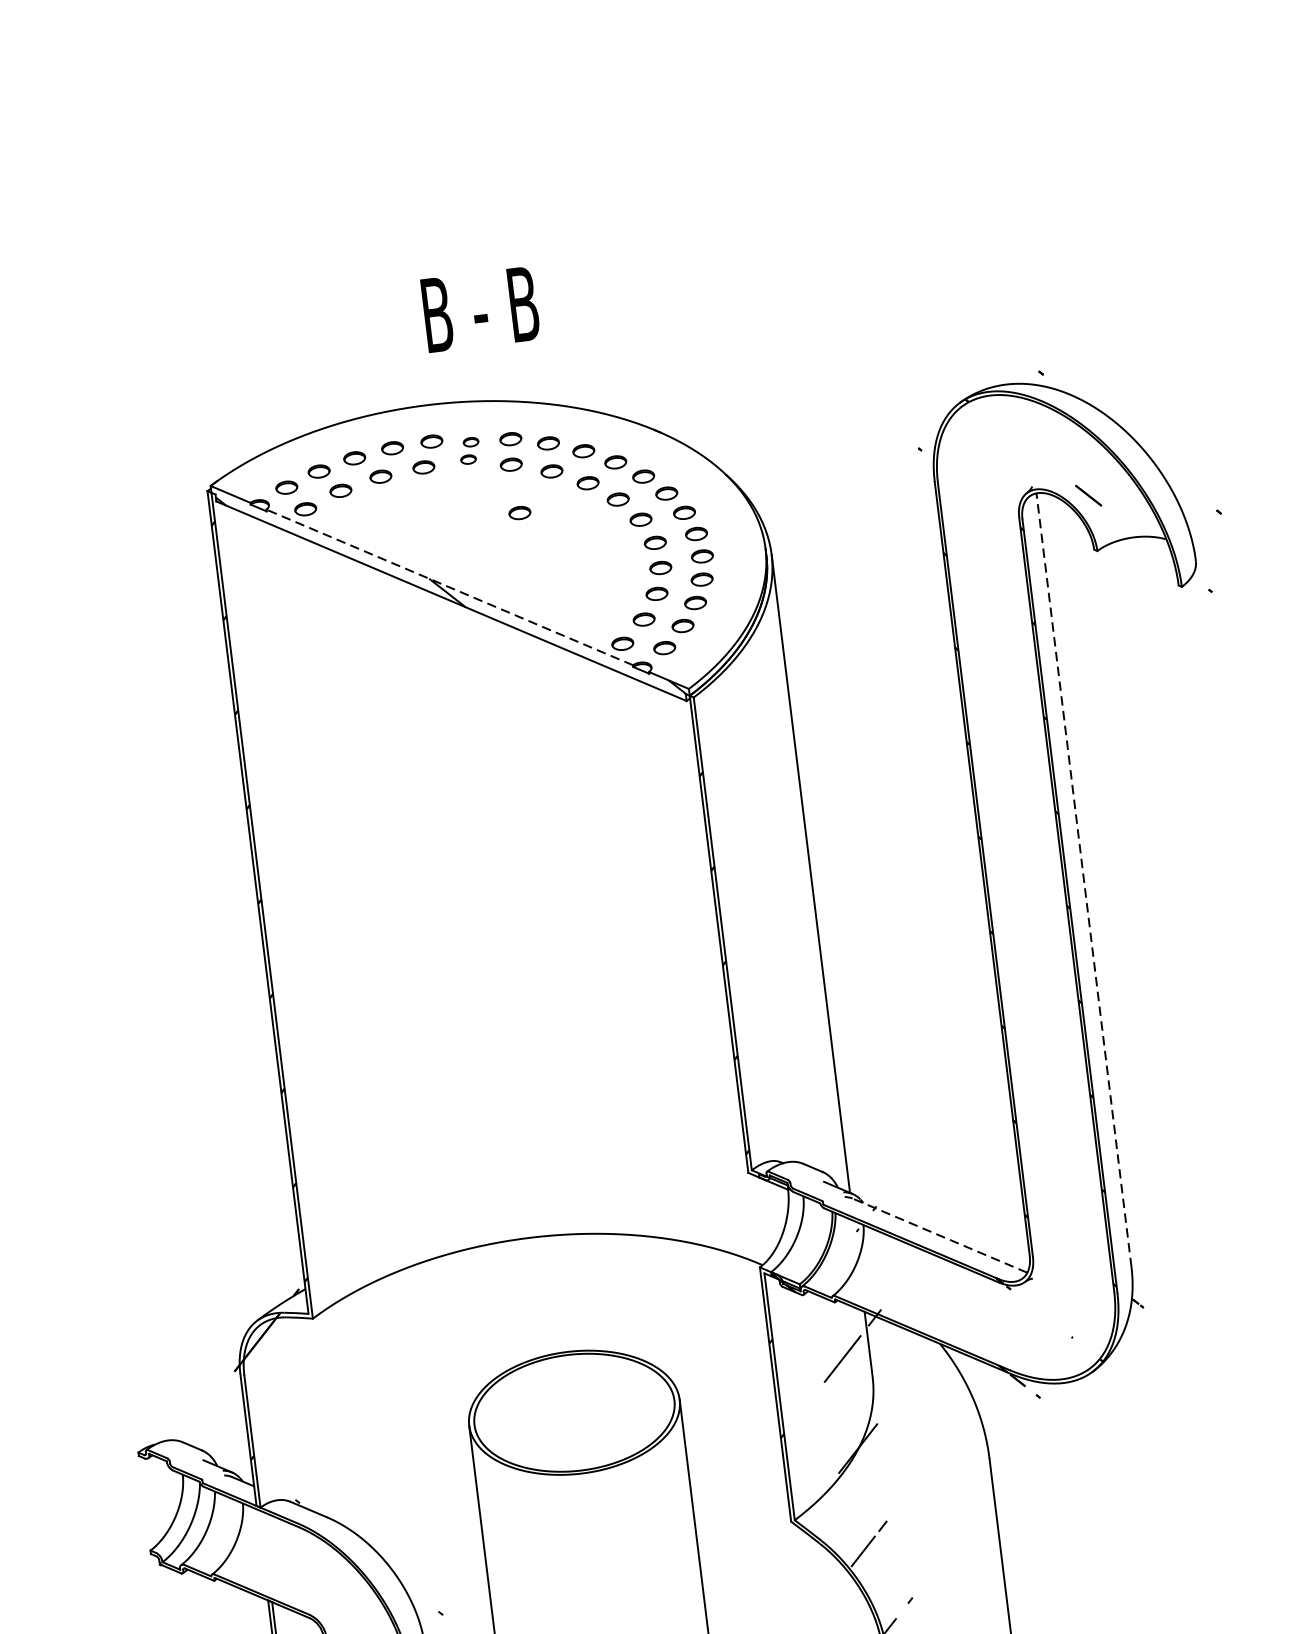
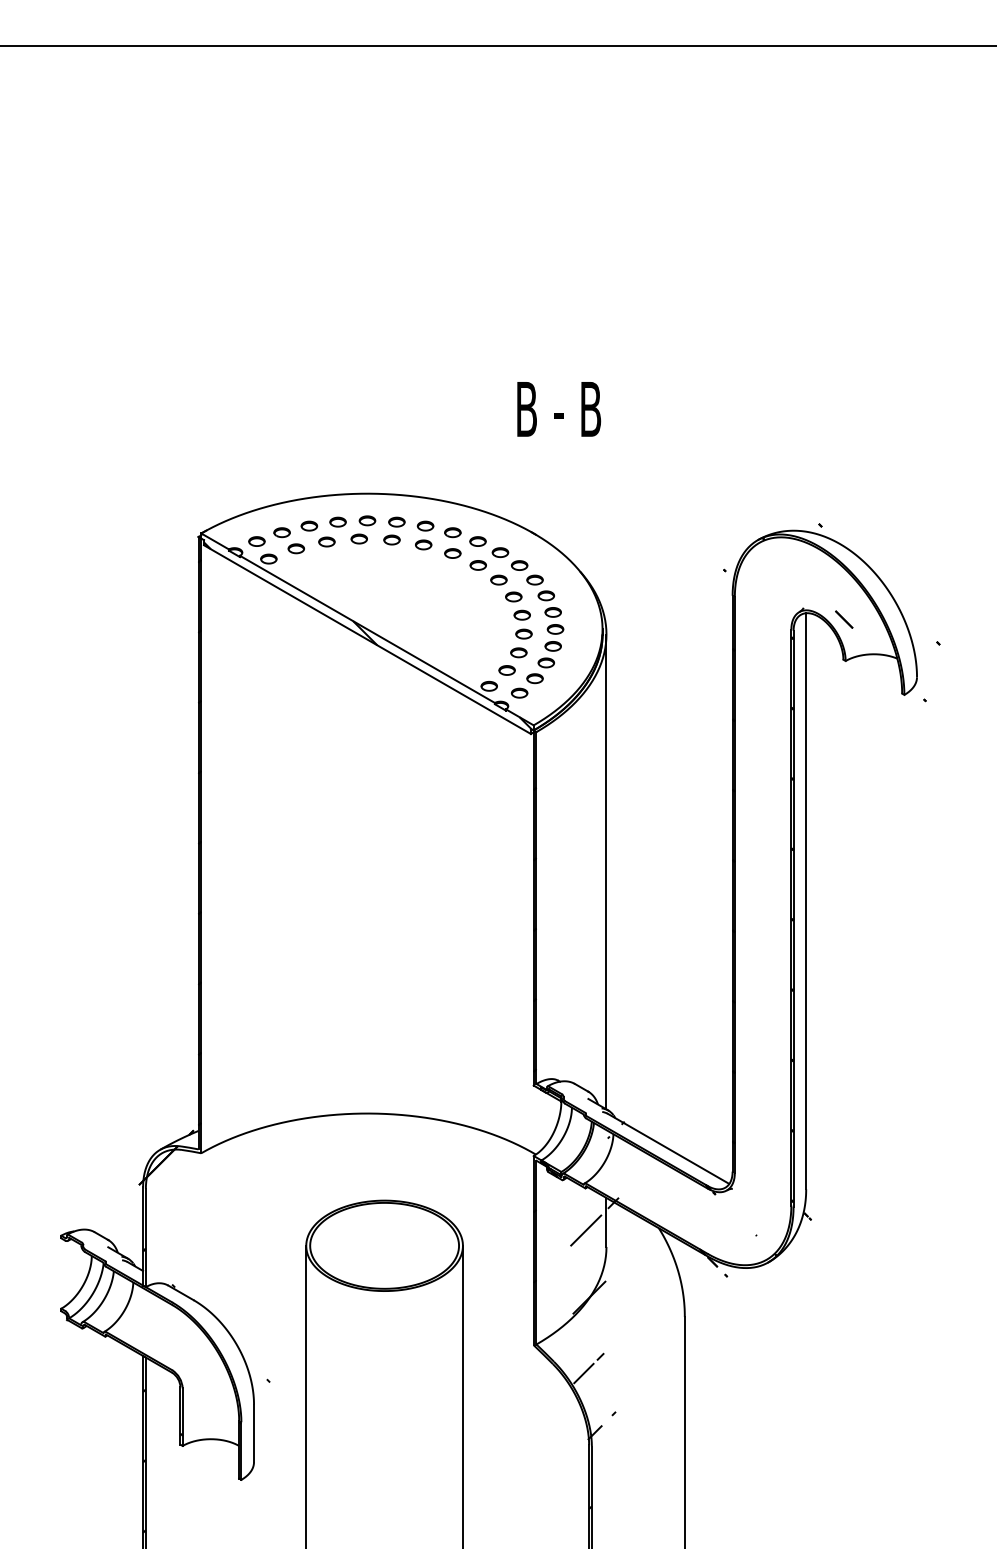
text: (481, 309) -> (559, 409), moved
part: (469, 450) -> (394, 530), size x1.43
part: (519, 512) -> (425, 580), removed
line: (449, 587) -> (367, 629), dashed -> solid
line: (1084, 880) -> (806, 901), dashed -> solid
line: (939, 1235) -> (668, 1148), dashed -> solid

